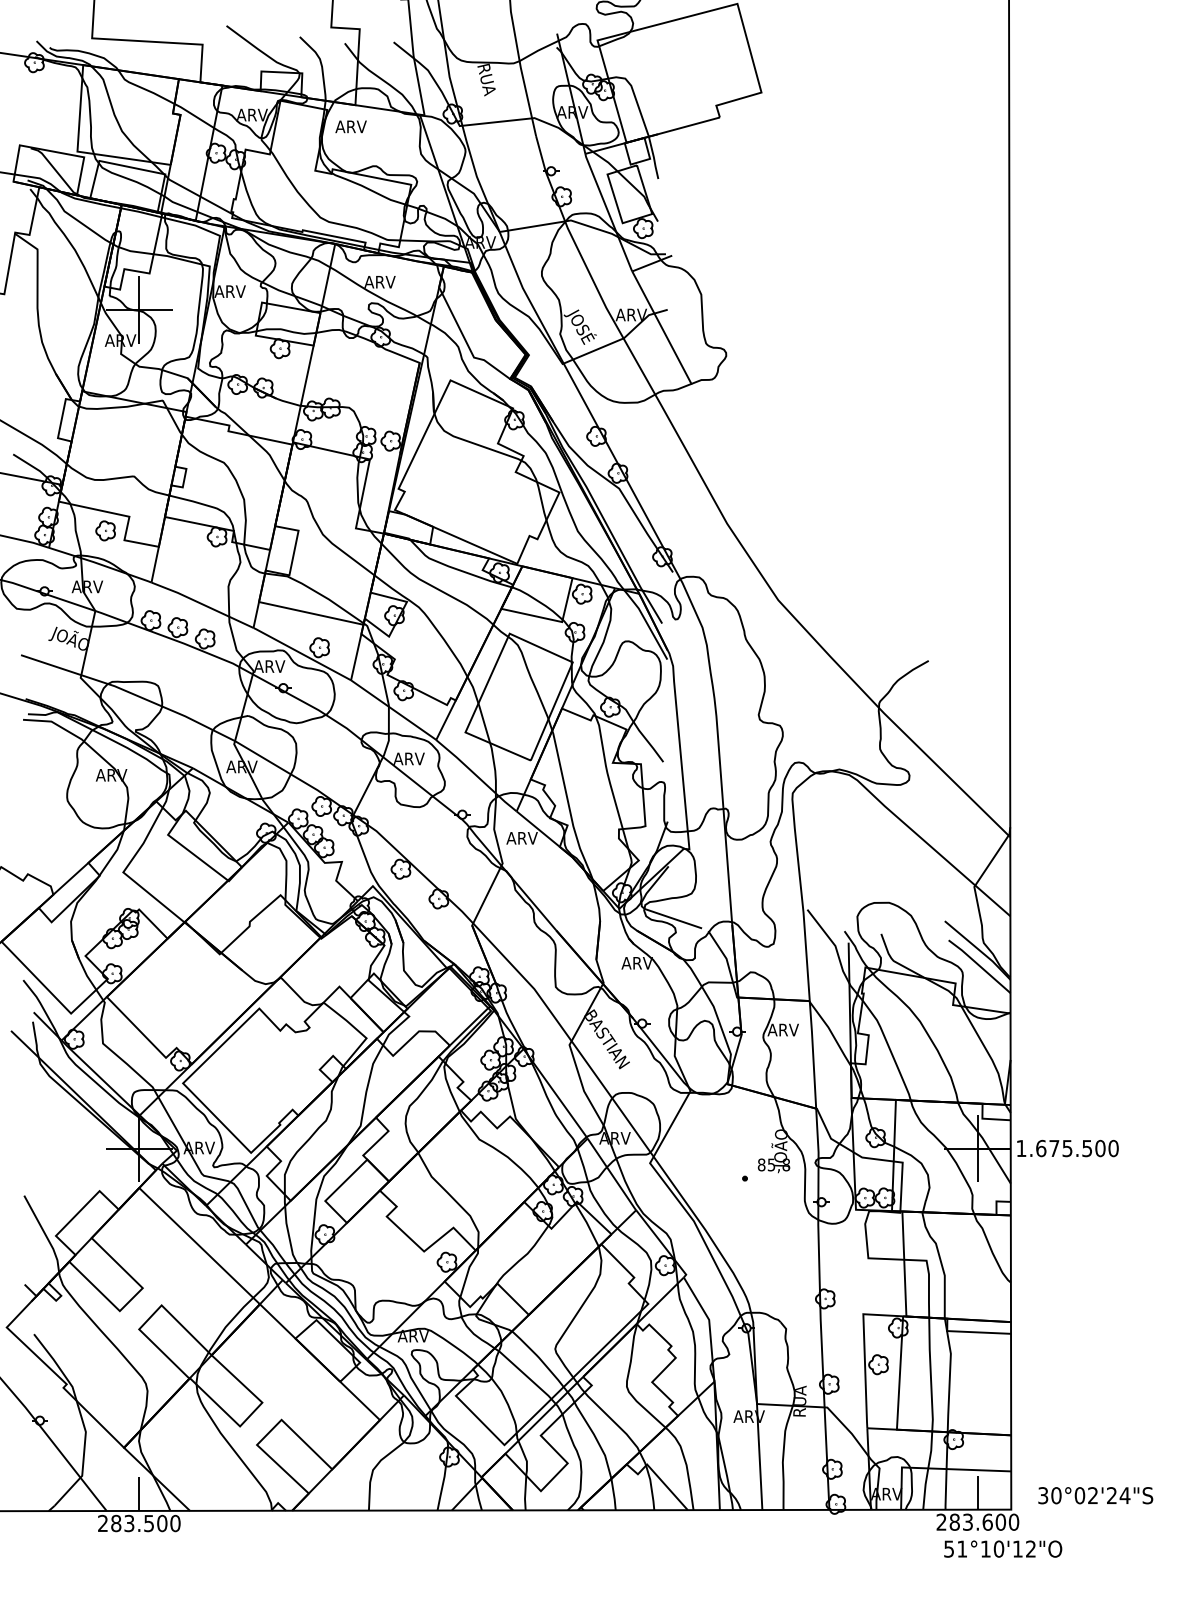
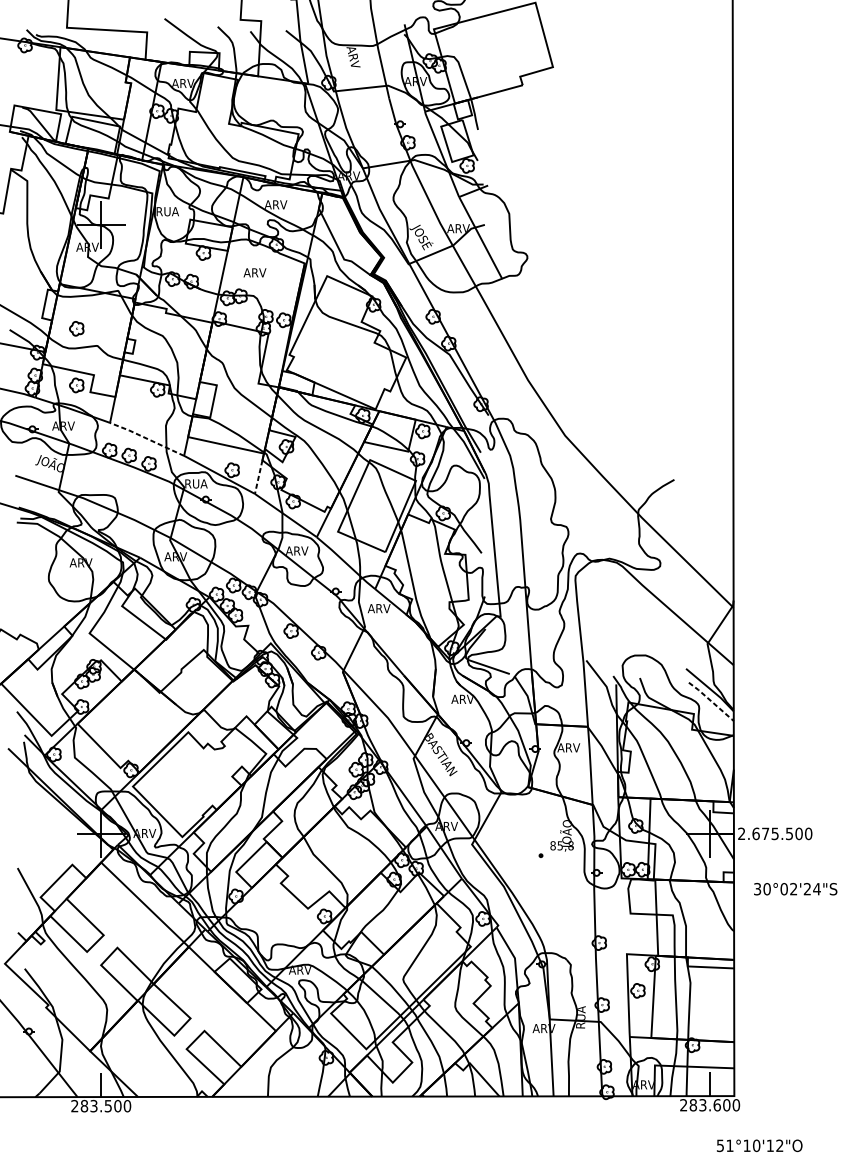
text: (486, 79) -> (353, 57), RUA -> ARV
text: (350, 126) -> (254, 272), moved
text: (230, 291) -> (167, 211), ARV -> RUA
part: (105, 452) -> (76, 328), added
line: (202, 604) -> (147, 438), solid -> dashed
line: (356, 657) -> (258, 477), solid -> dashed
text: (269, 666) -> (195, 483), ARV -> RUA
line: (979, 966) -> (711, 701), solid -> dashed
text: (1021, 1147) -> (741, 833), 1.675.500 -> 2.675.500
text: (1095, 1495) -> (795, 889), moved
text: (1003, 1548) -> (759, 1145), moved

